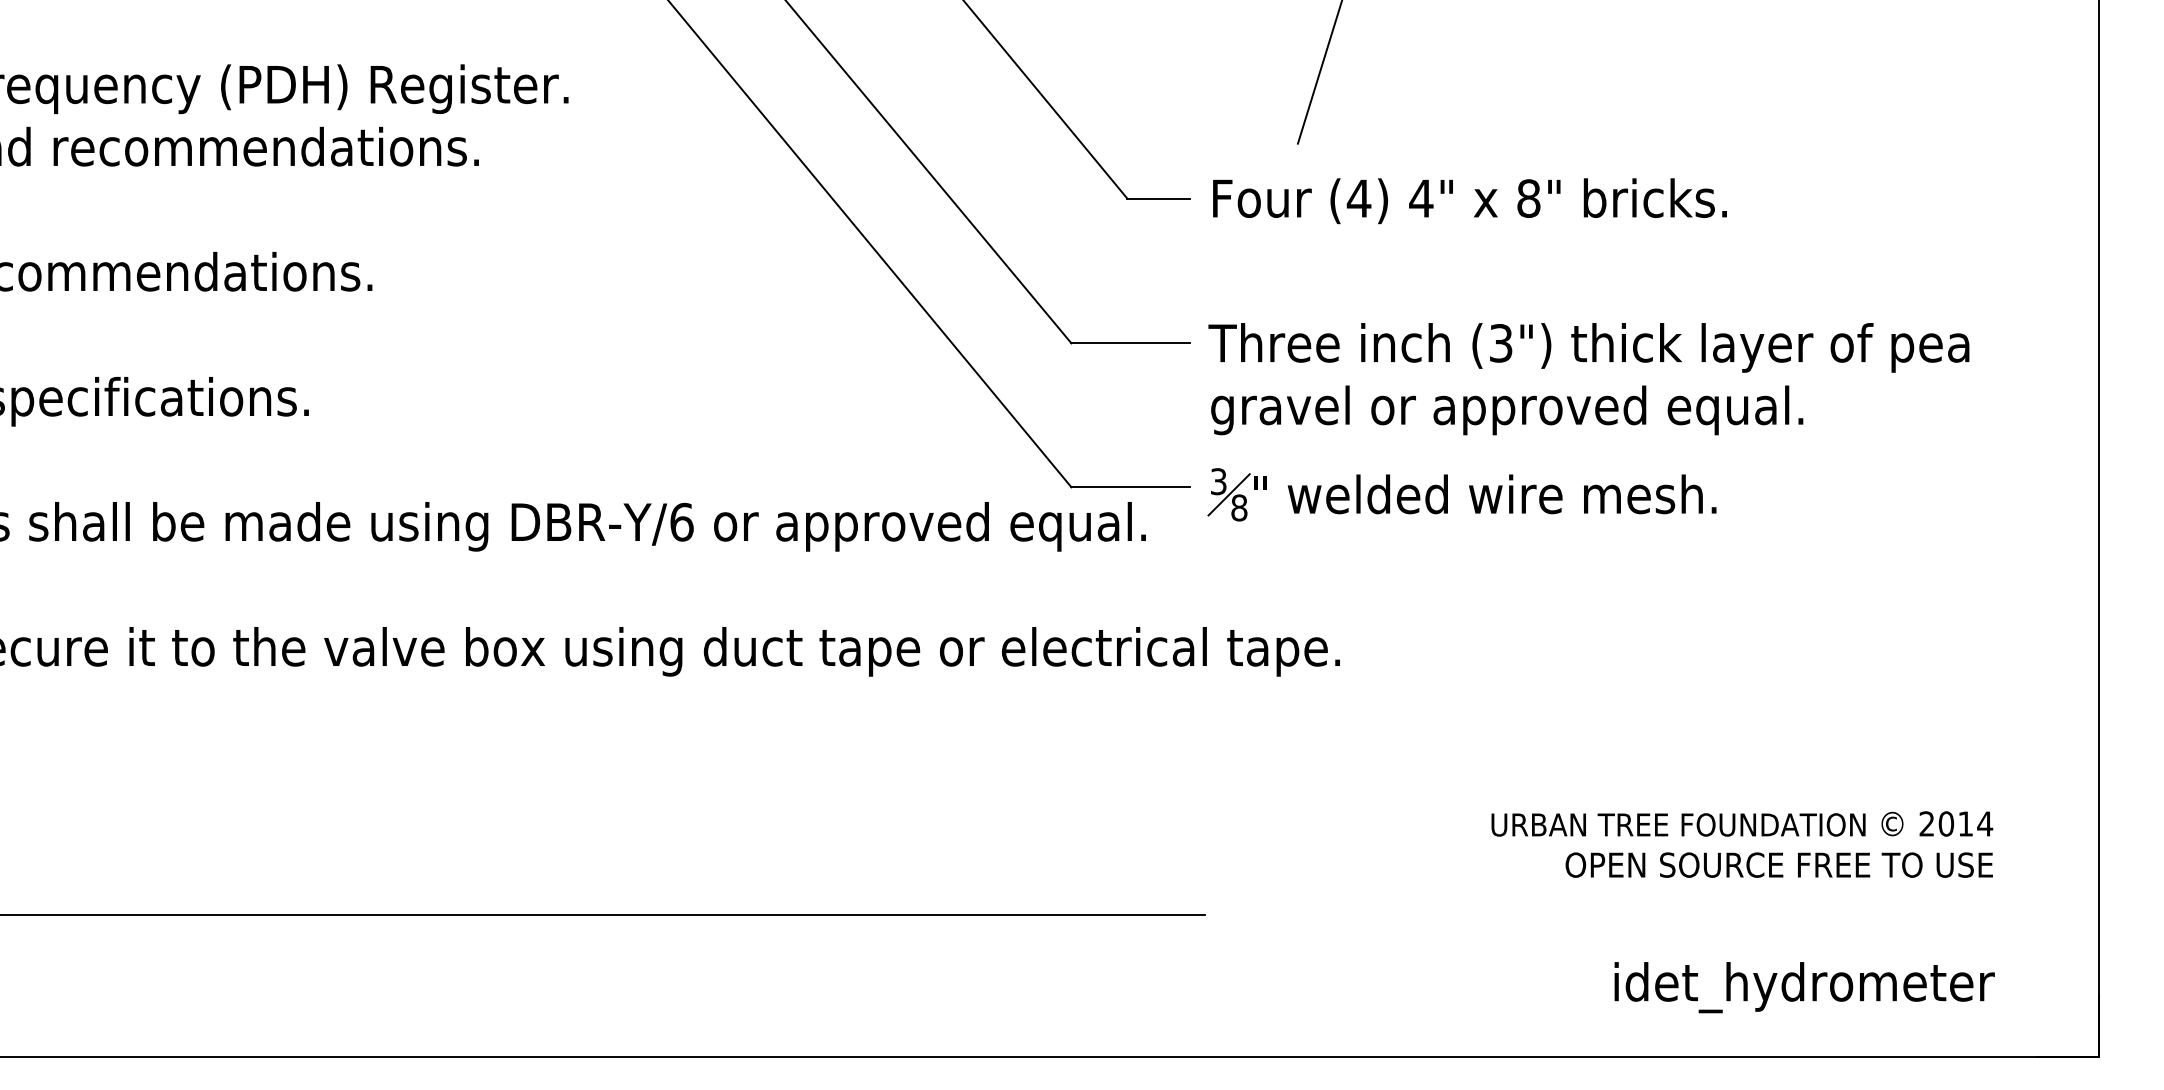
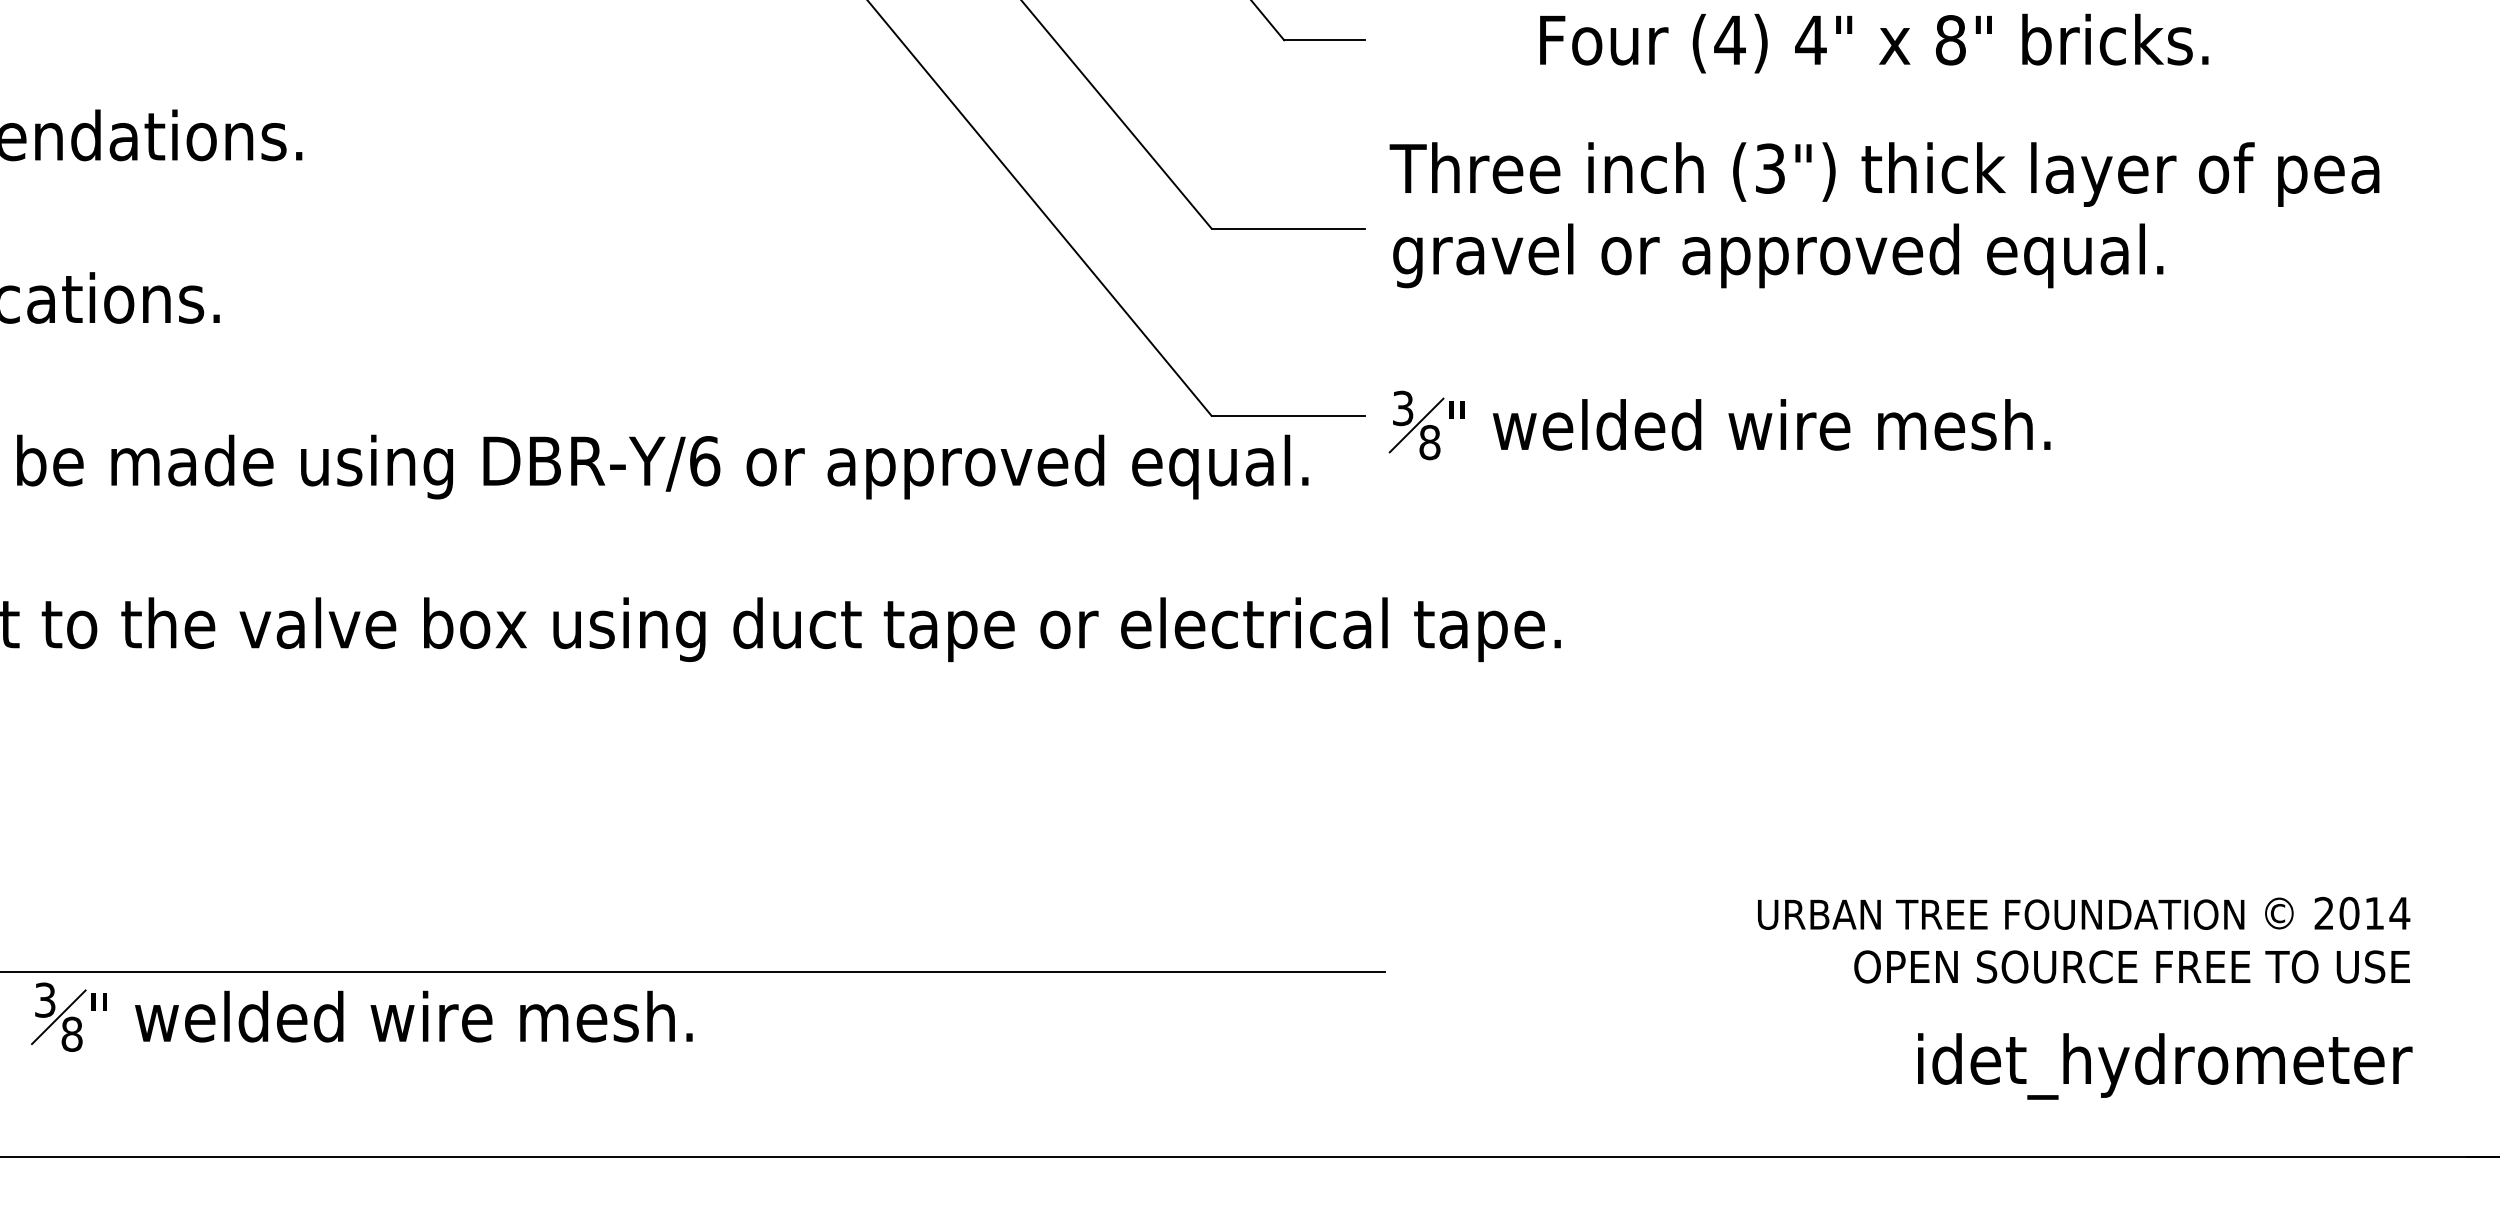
text: (1469, 201) -> (1873, 44), moved
text: (1588, 379) -> (1883, 215), moved
text: (1742, 844) -> (2084, 940), moved
part: (426, 948) -> (372, 1015), added

